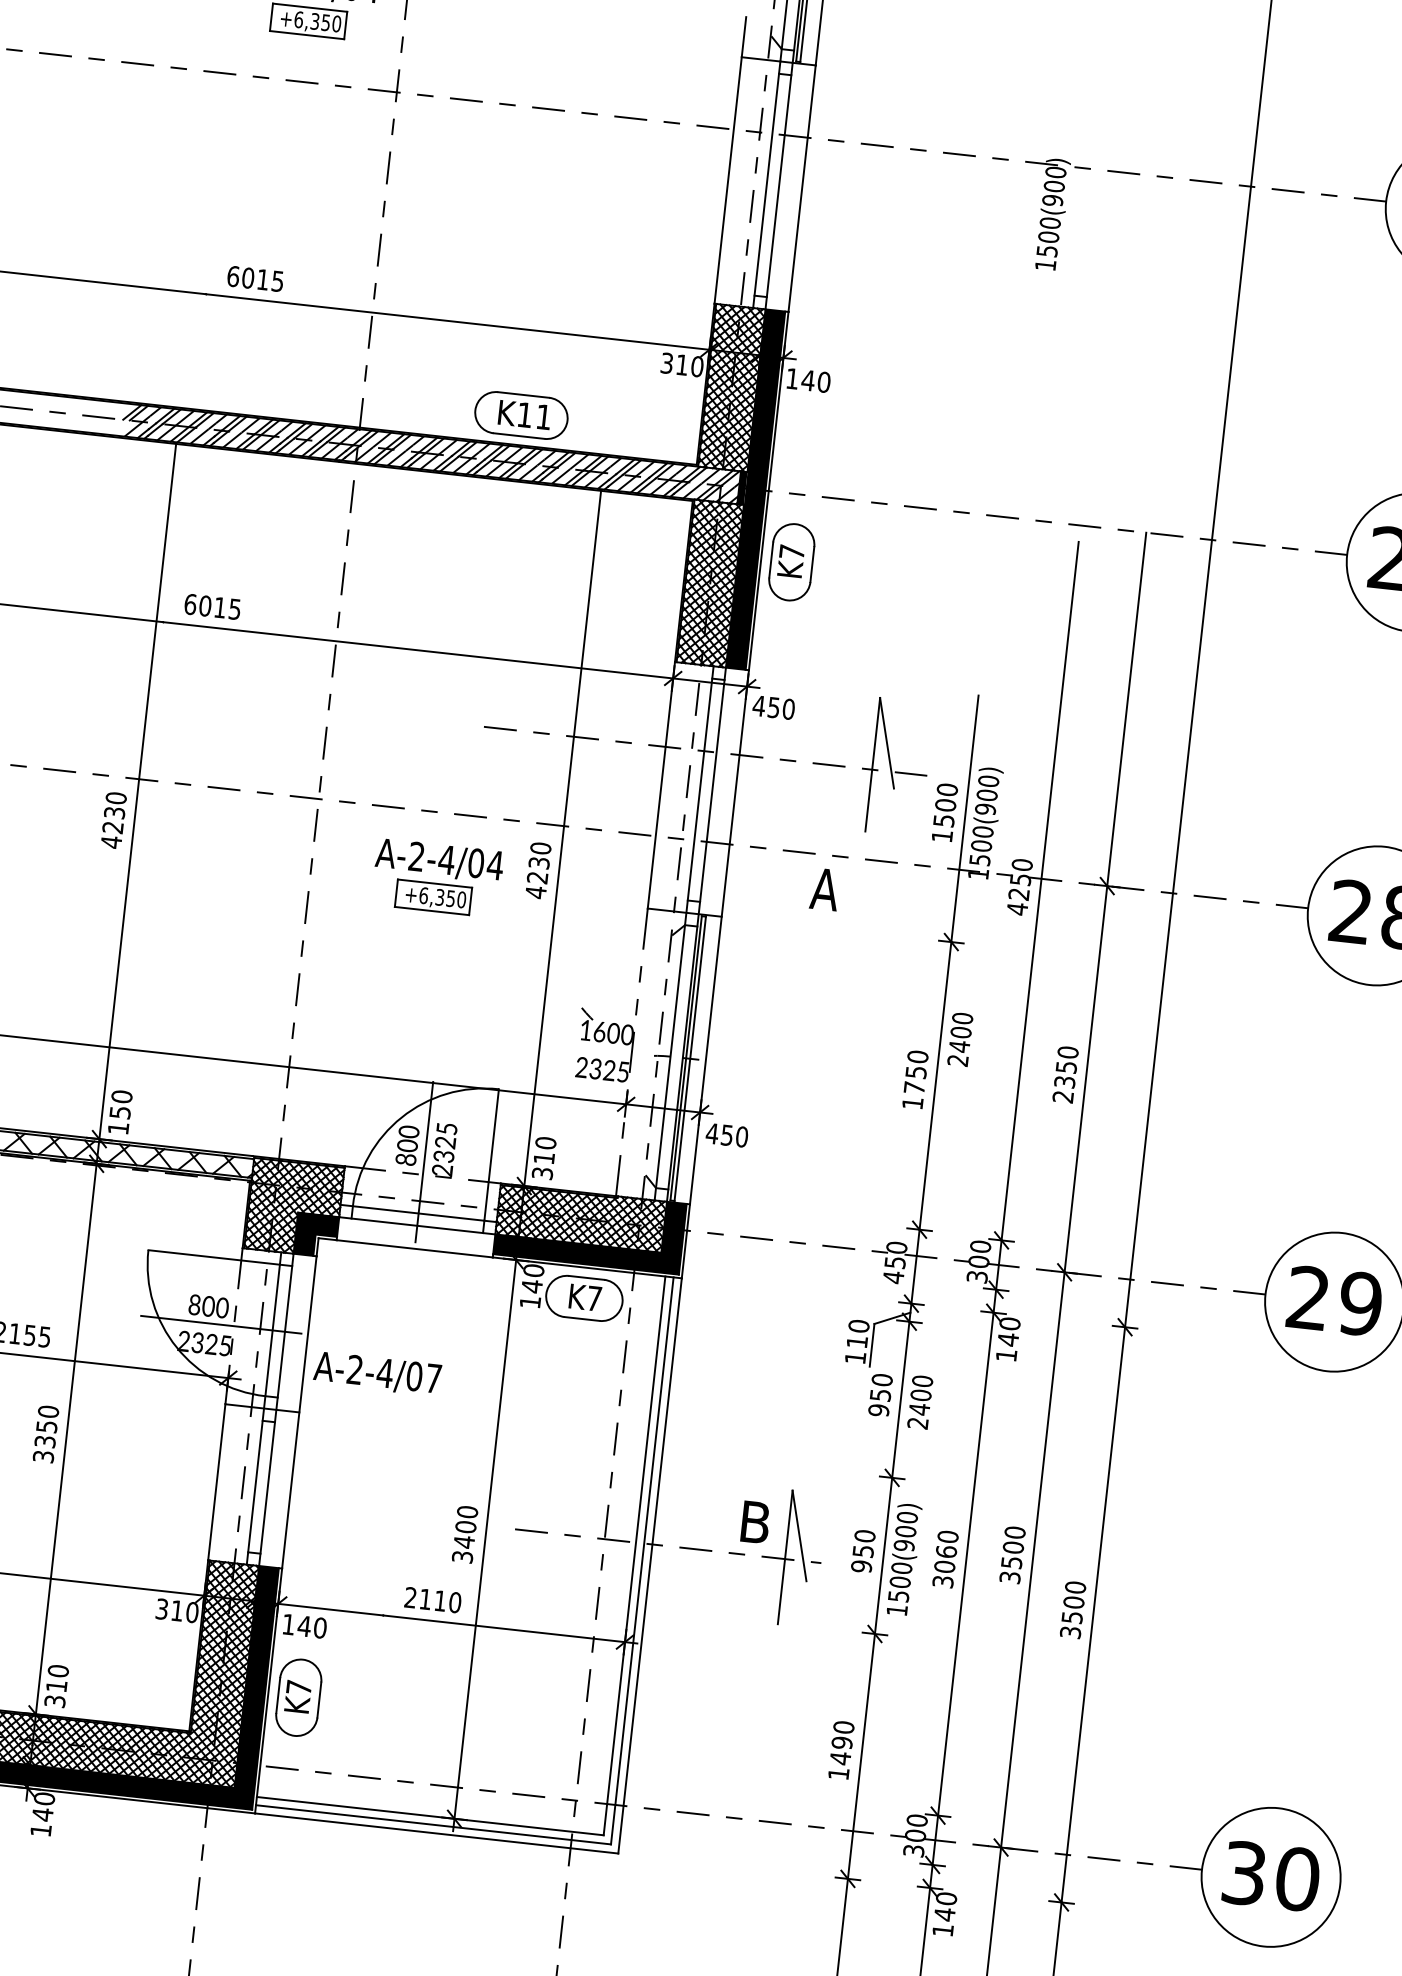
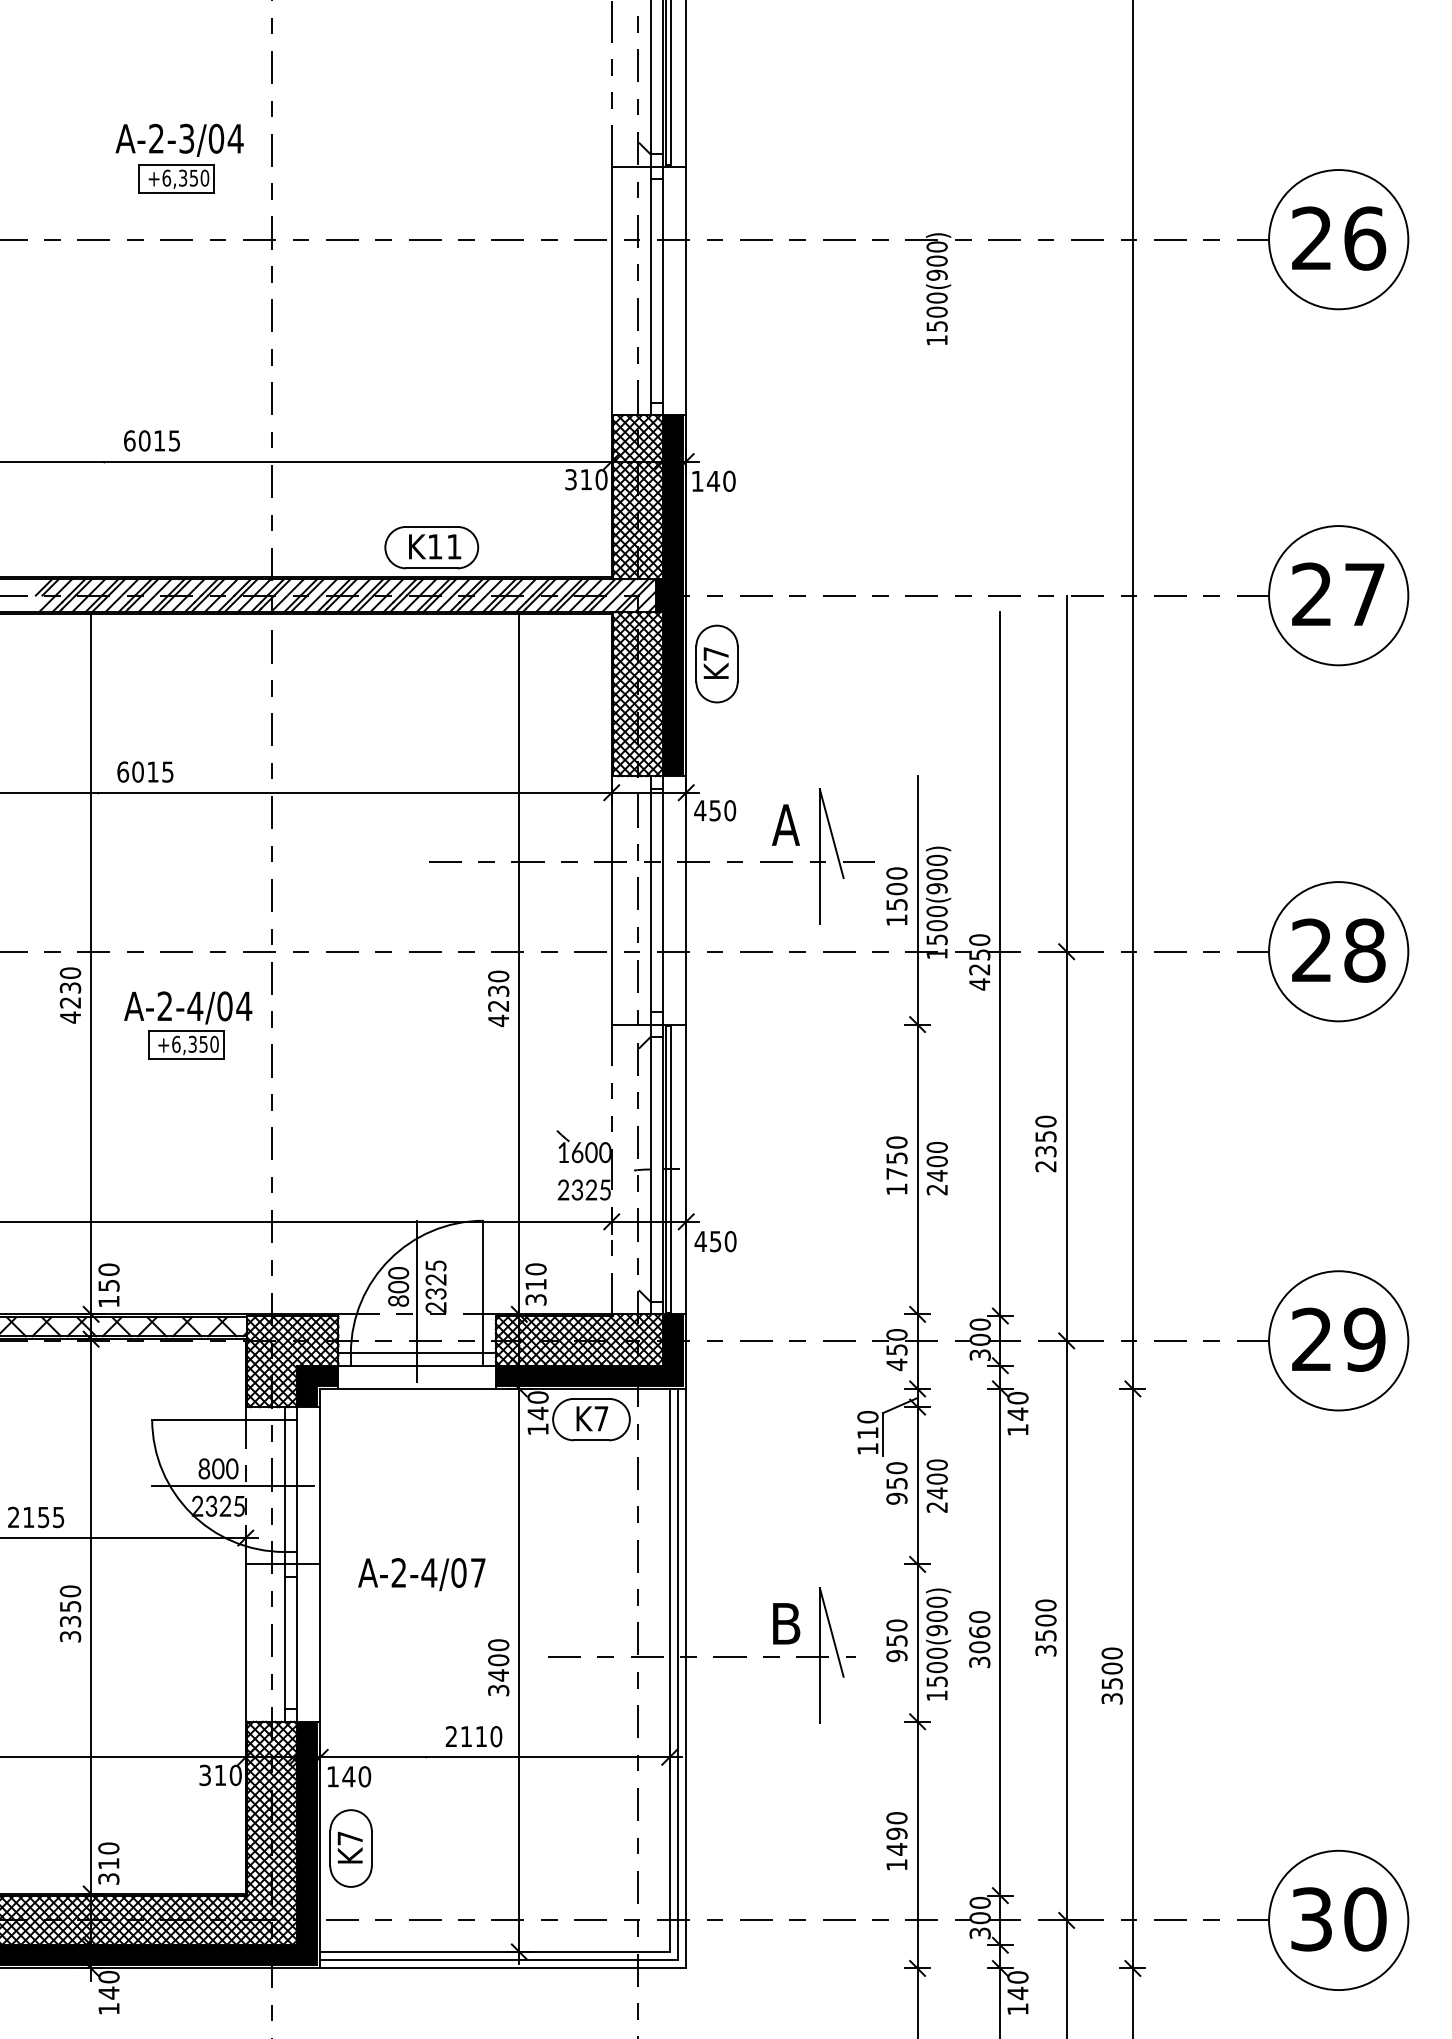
part: (437, 878) -> (188, 1025), moved
text: (824, 888) -> (785, 824), moved
text: (959, 1039) -> (936, 1168), moved
text: (377, 1373) -> (421, 1574), moved

